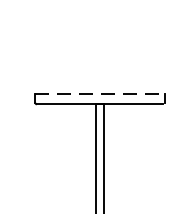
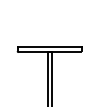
line: (101, 92) -> (50, 46), dashed -> solid

